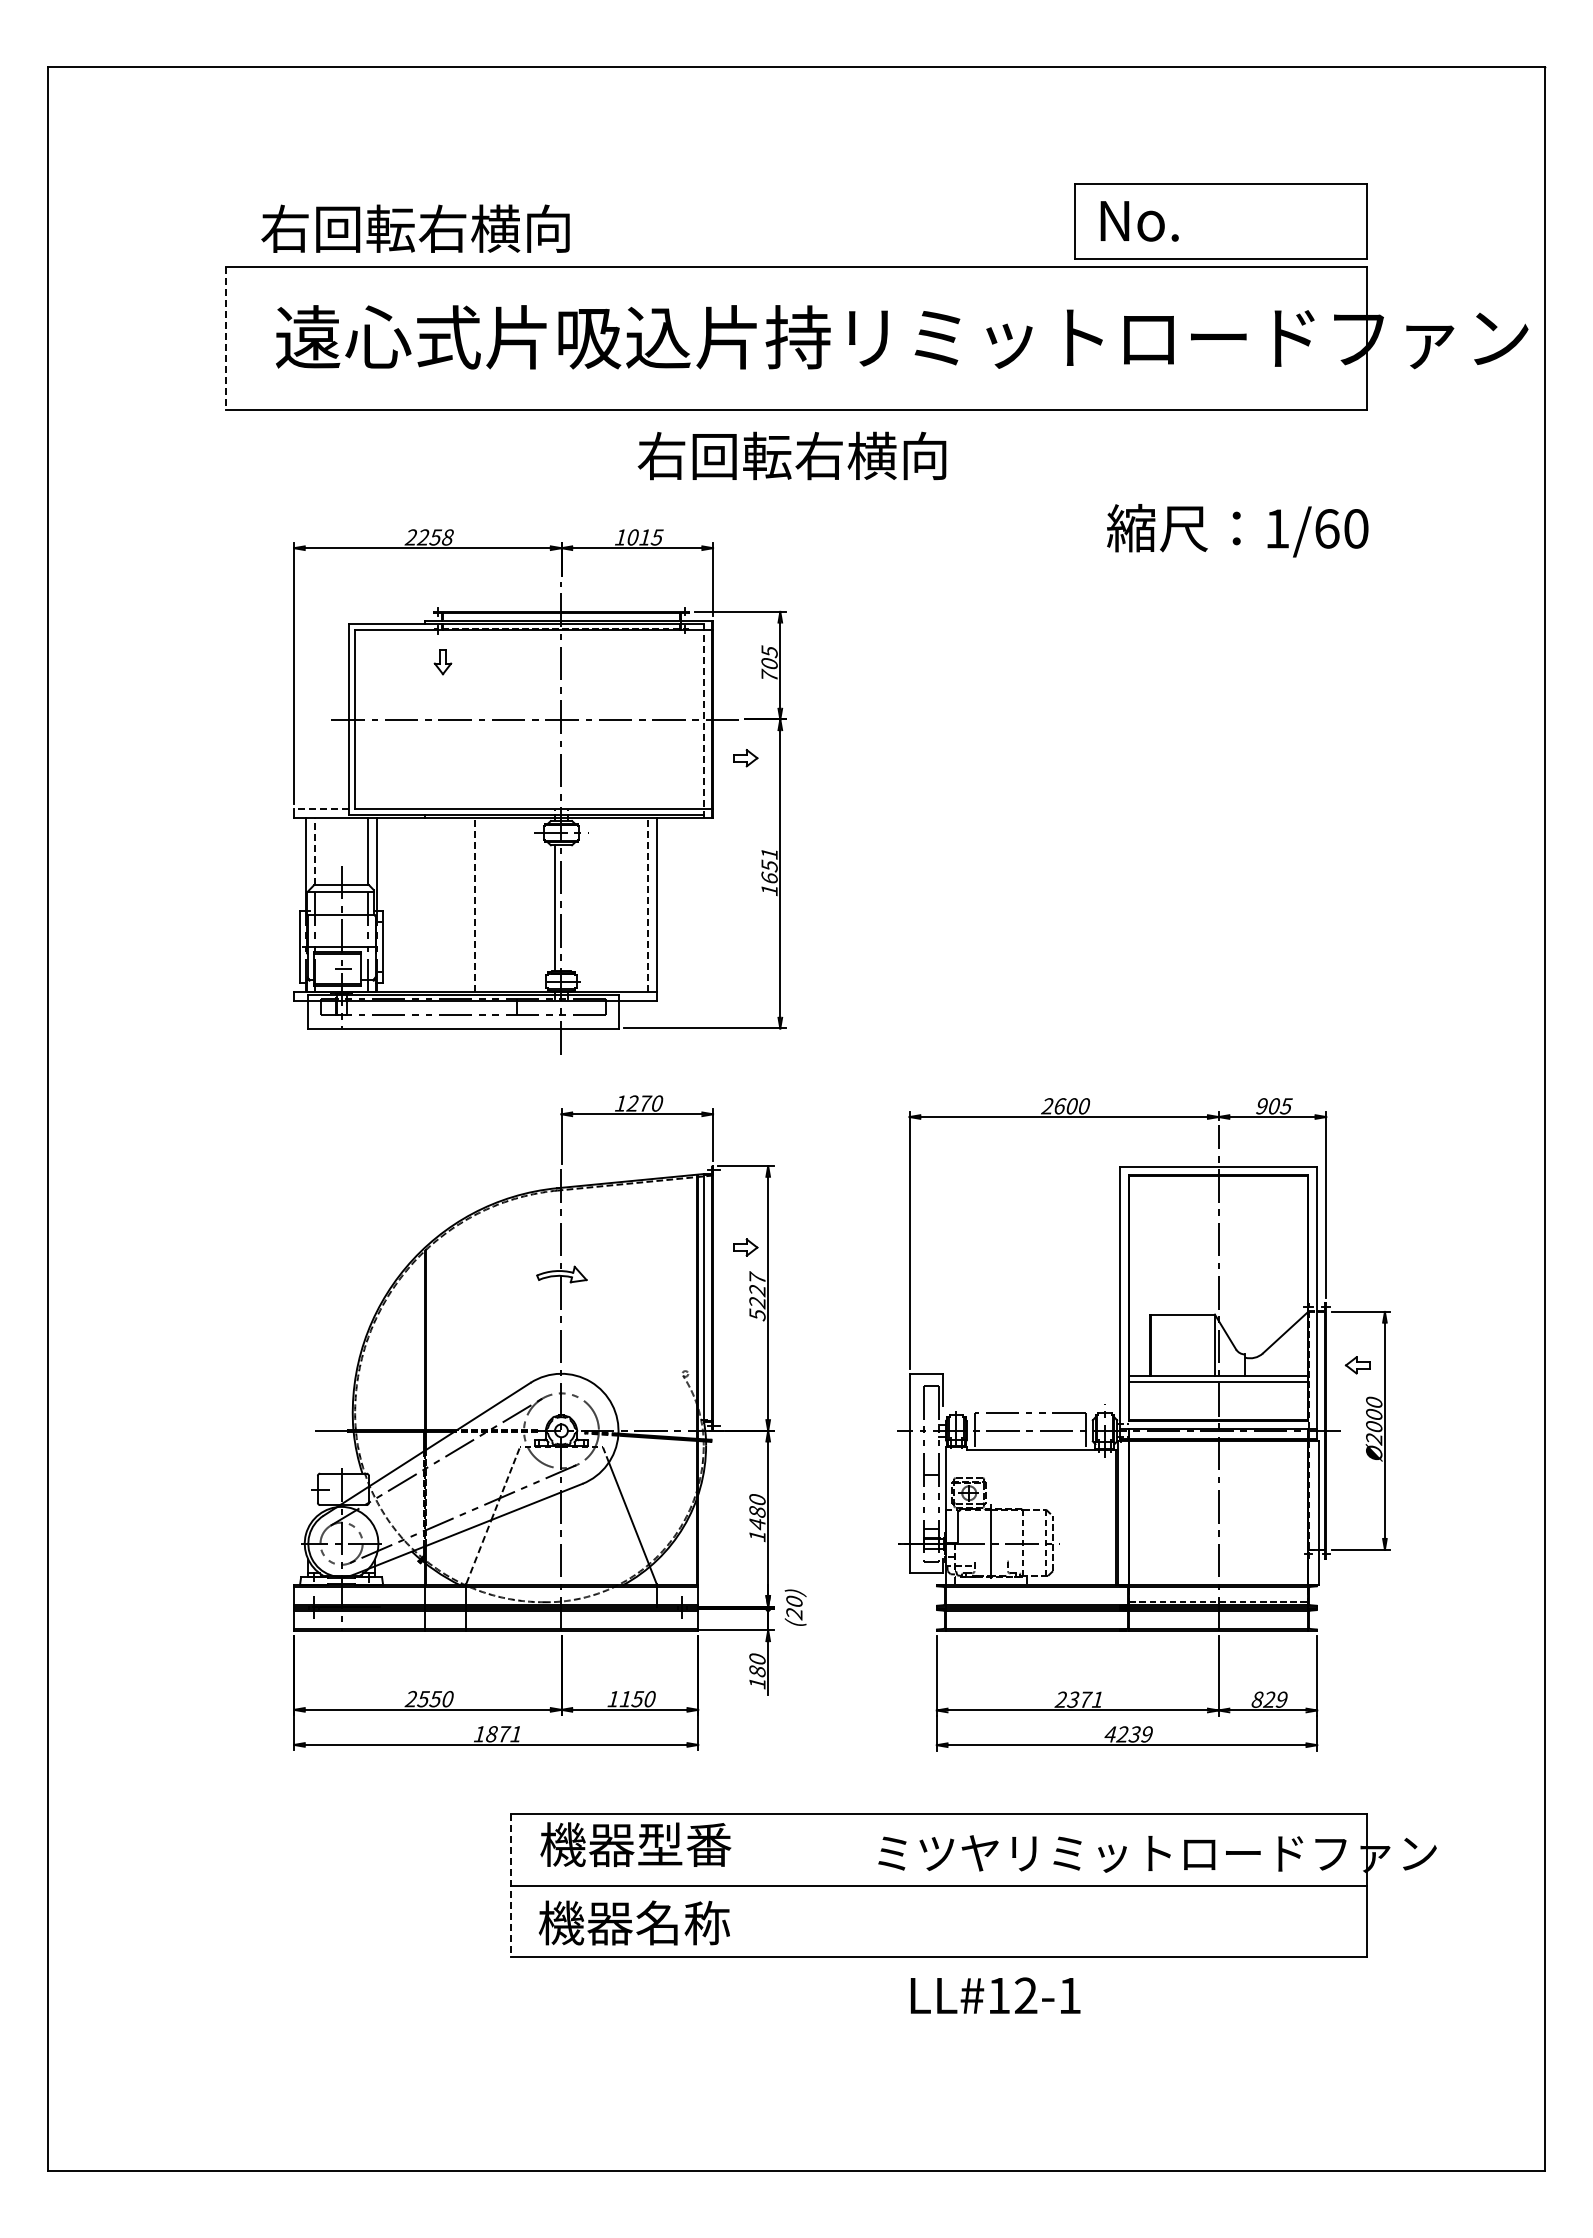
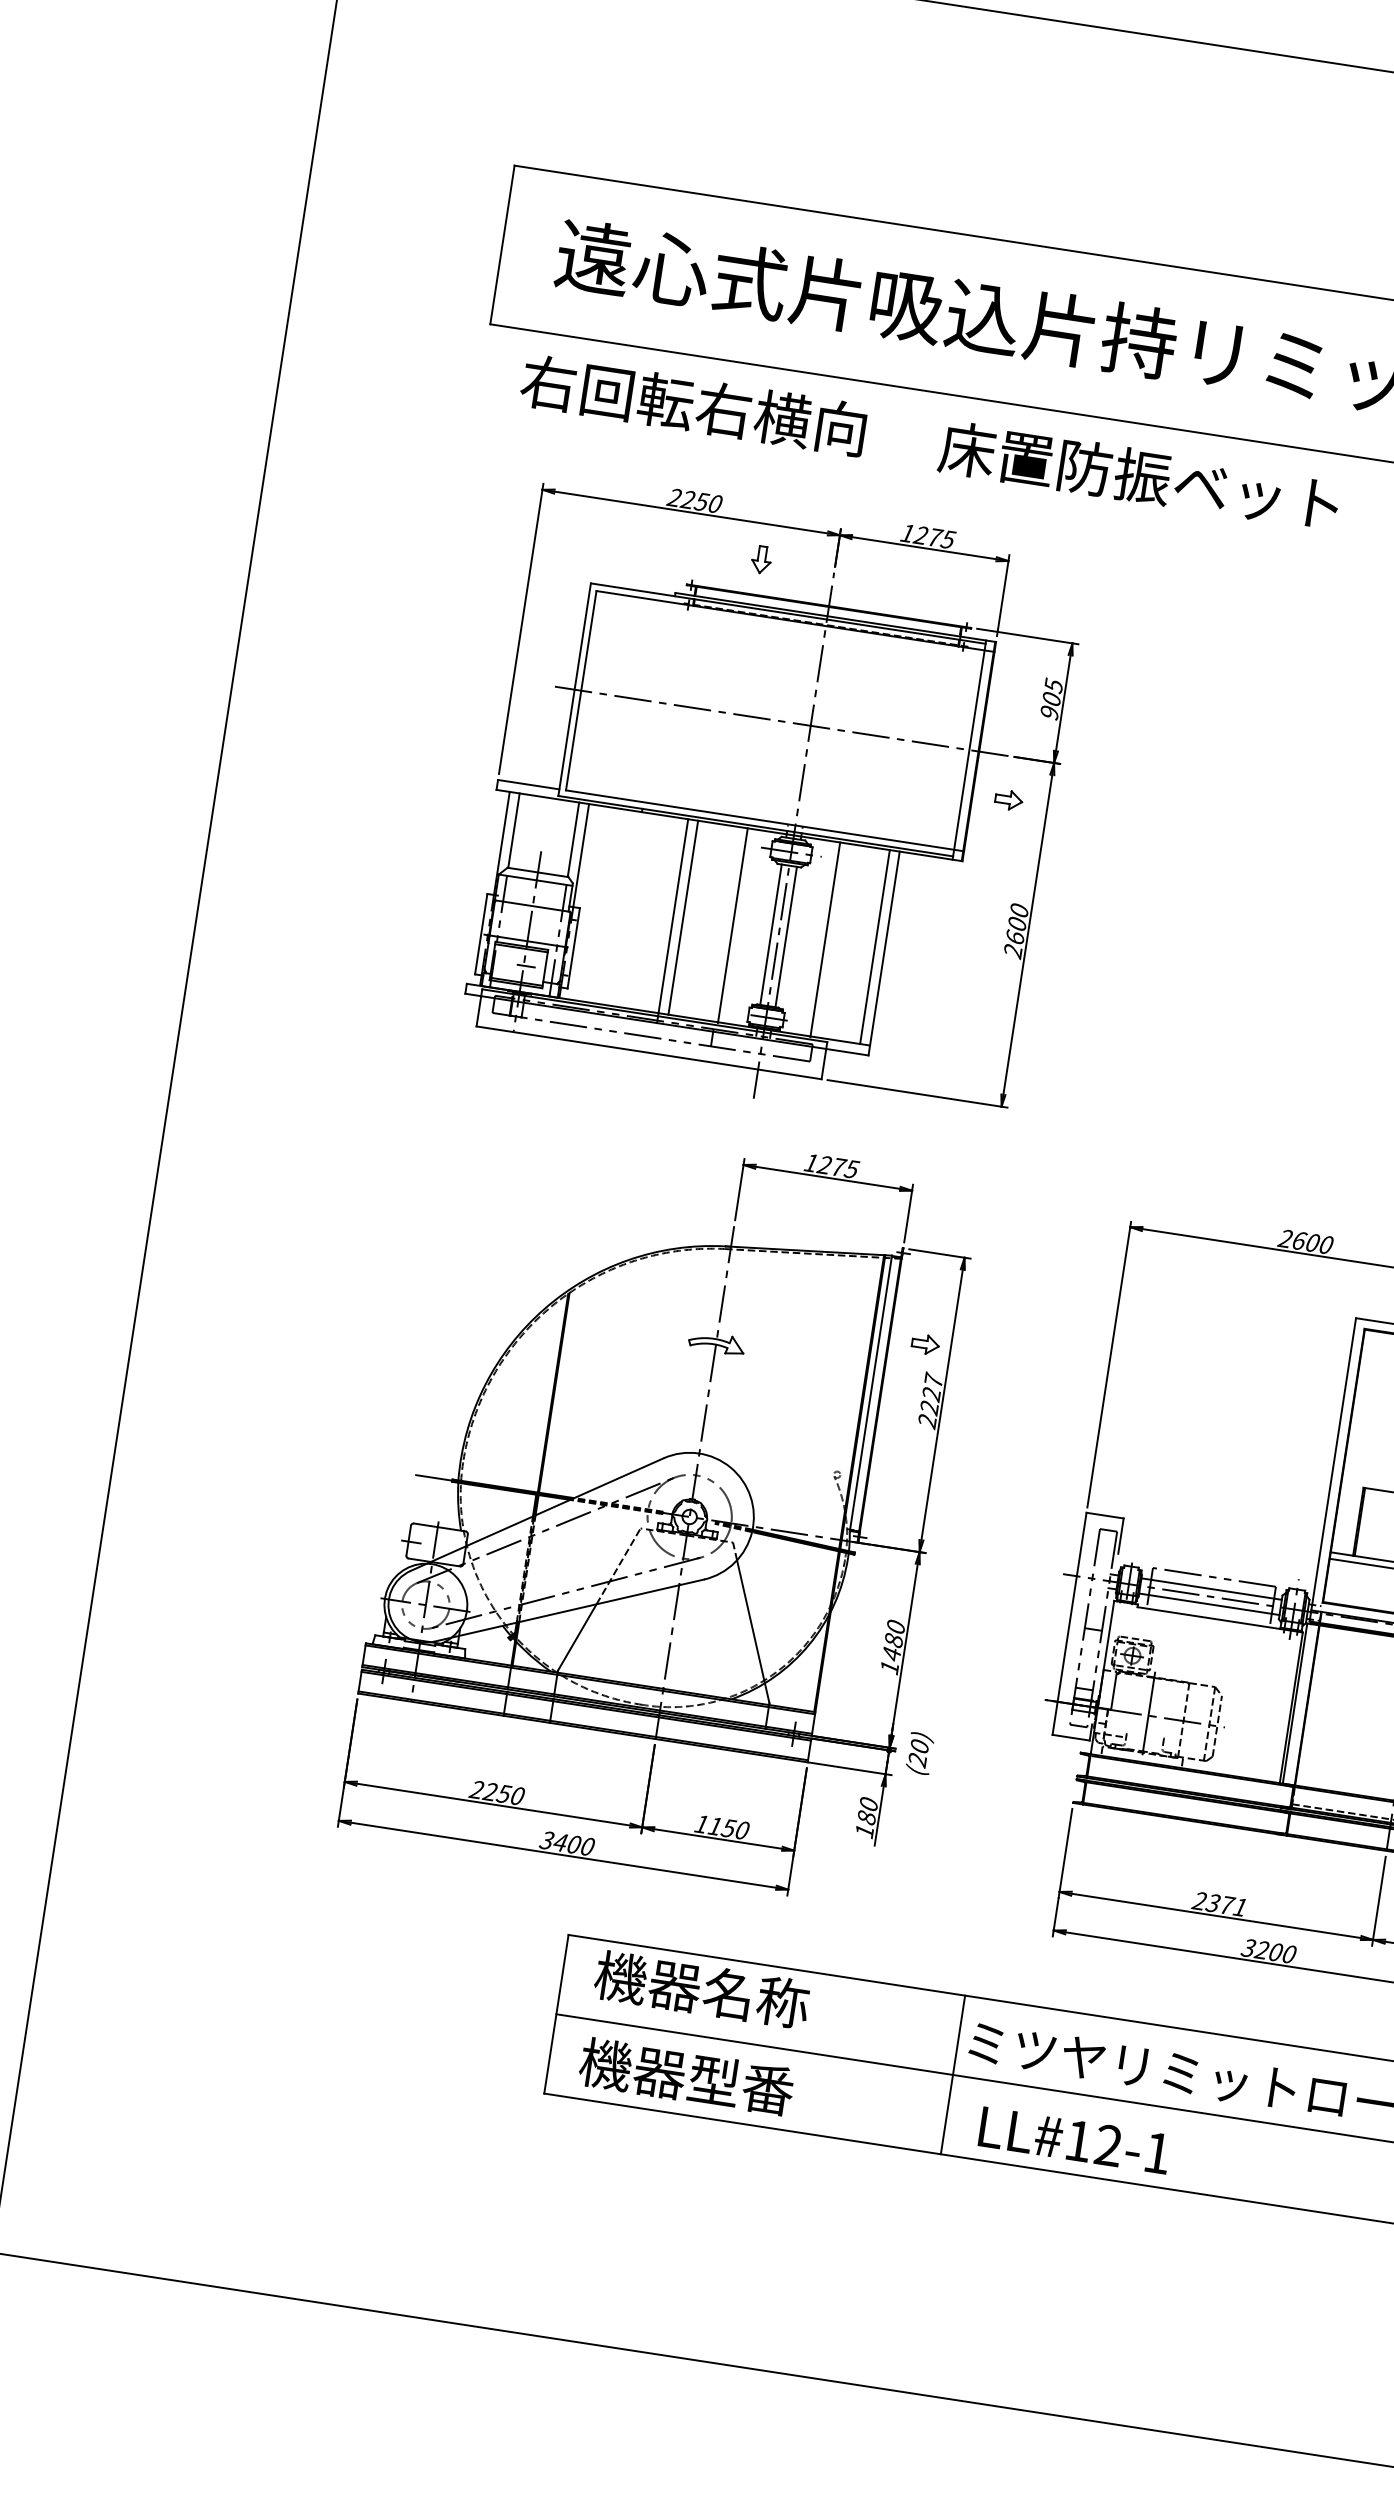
text: (415, 228) -> (693, 405), moved
line: (225, 339) -> (501, 245), dashed -> solid
text: (816, 455) -> (1139, 475), 右回転右横向 -> 床置防振ベット
text: (447, 537) -> (714, 503), 2258 -> 2250
text: (639, 537) -> (928, 536), 1015 -> 1275
part: (442, 662) -> (761, 559), moved
text: (769, 675) -> (1049, 712), 705 -> 905
line: (704, 719) -> (969, 750), dashed -> solid
line: (321, 809) -> (528, 785), dashed -> solid
line: (314, 851) -> (513, 830), dashed -> solid
text: (769, 872) -> (1016, 931), 1651 -> 2600
line: (475, 904) -> (683, 916), dashed -> solid
line: (647, 904) -> (874, 946), dashed -> solid
line: (519, 905) -> (732, 925), added
line: (603, 905) -> (825, 939), added
line: (568, 908) -> (786, 937), added
line: (466, 909) -> (672, 920), added
text: (656, 1103) -> (851, 1169), 1270 -> 1275
text: (757, 1314) -> (927, 1420), 5227 -> 2227
line: (1029, 1424) -> (1211, 1589), added
line: (1029, 1437) -> (1209, 1604), added
line: (479, 1551) -> (577, 1637), dashed -> solid
text: (422, 1698) -> (489, 1791), 2550 -> 2250
text: (497, 1734) -> (566, 1843), 1871 -> 3400
text: (1128, 1734) -> (1268, 1951), 4239 -> 3200
text: (684, 1844) -> (756, 1998), 機器型番 -> 機器名称
line: (867, 1885) -> (952, 2074), added
line: (511, 1886) -> (556, 2015), dashed -> solid
text: (682, 1922) -> (740, 2084), 機器名称 -> 機器型番
text: (995, 1995) -> (1074, 2140), moved

